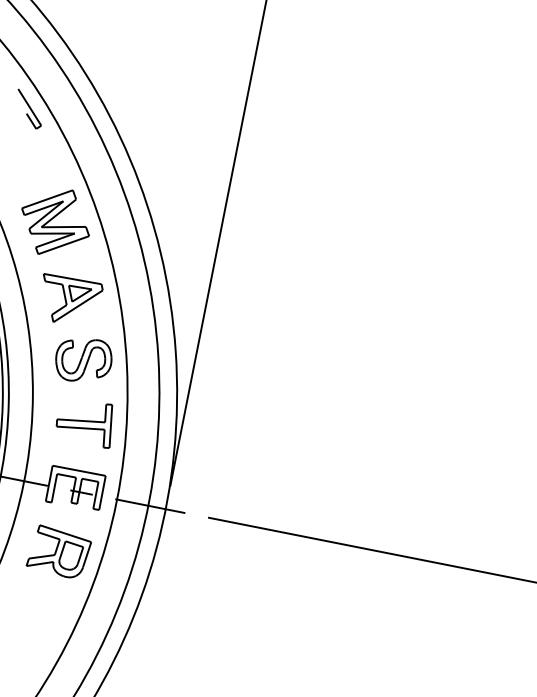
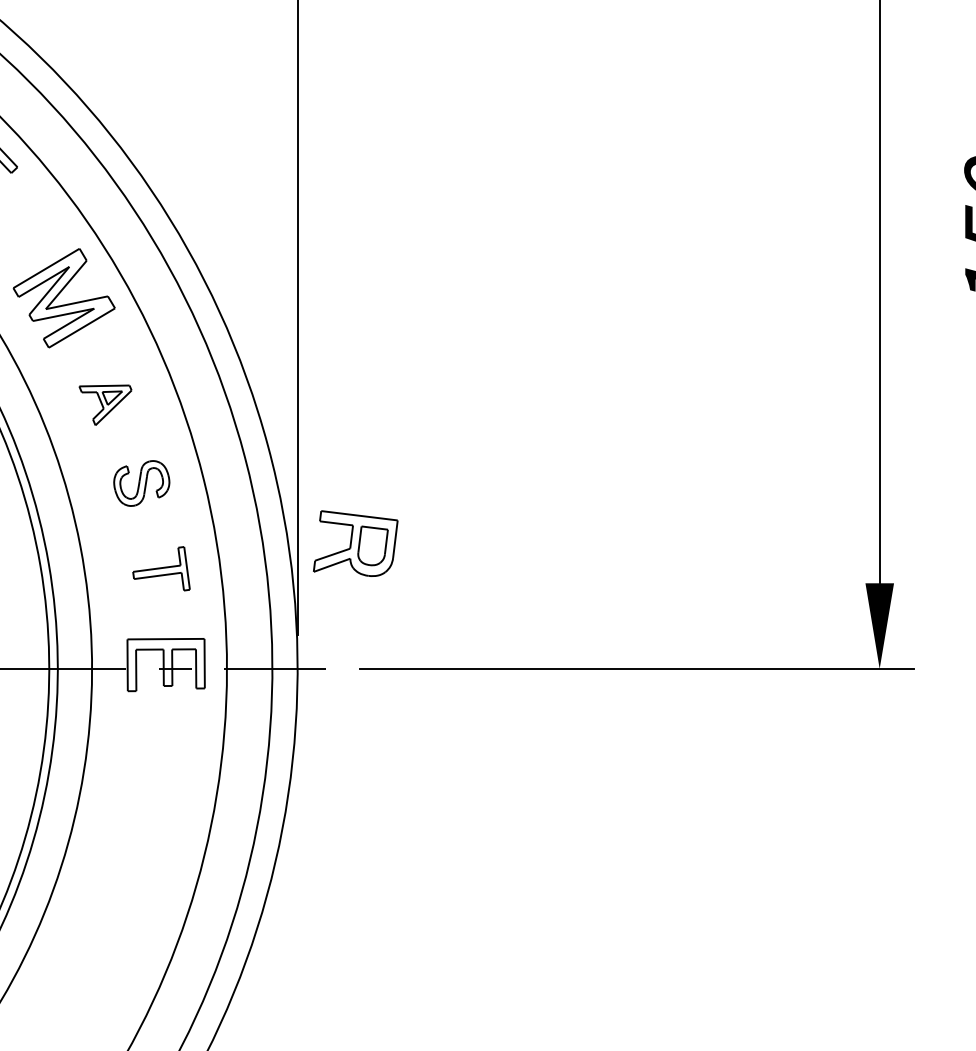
part: (69, 301) -> (105, 405), size x0.6
part: (83, 360) -> (141, 483), size x0.7
part: (85, 421) -> (161, 568), size x0.7
part: (59, 552) -> (355, 543), moved

